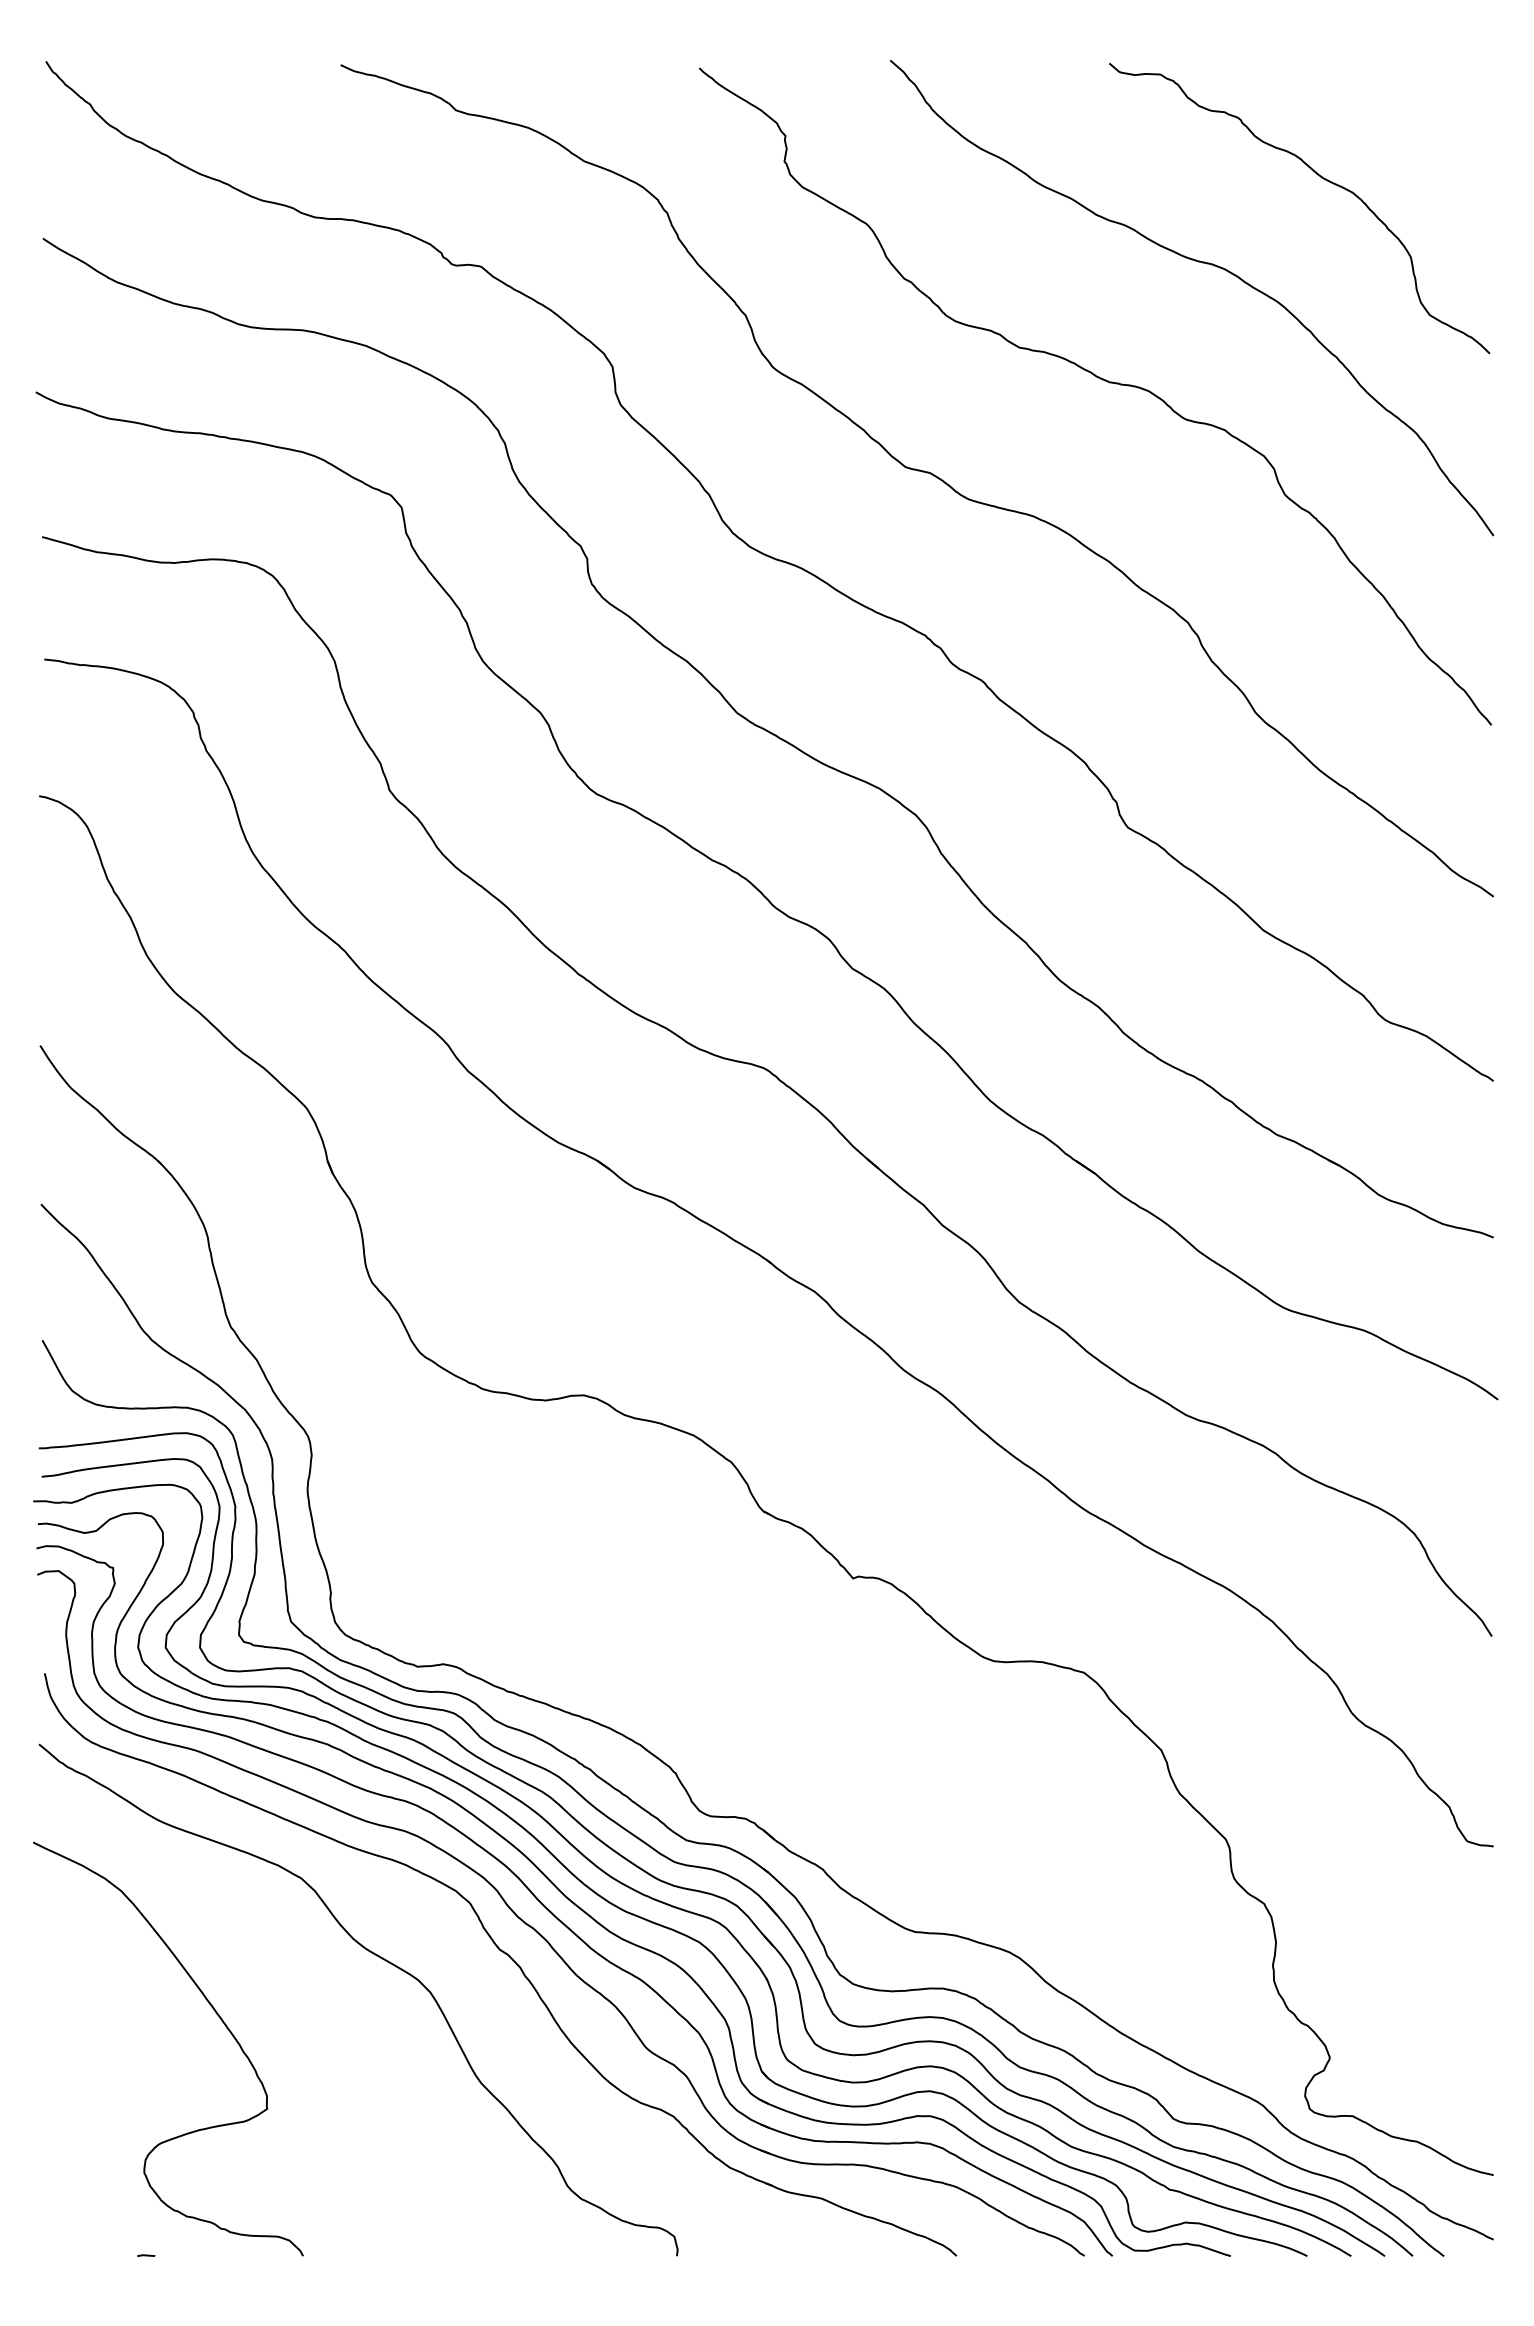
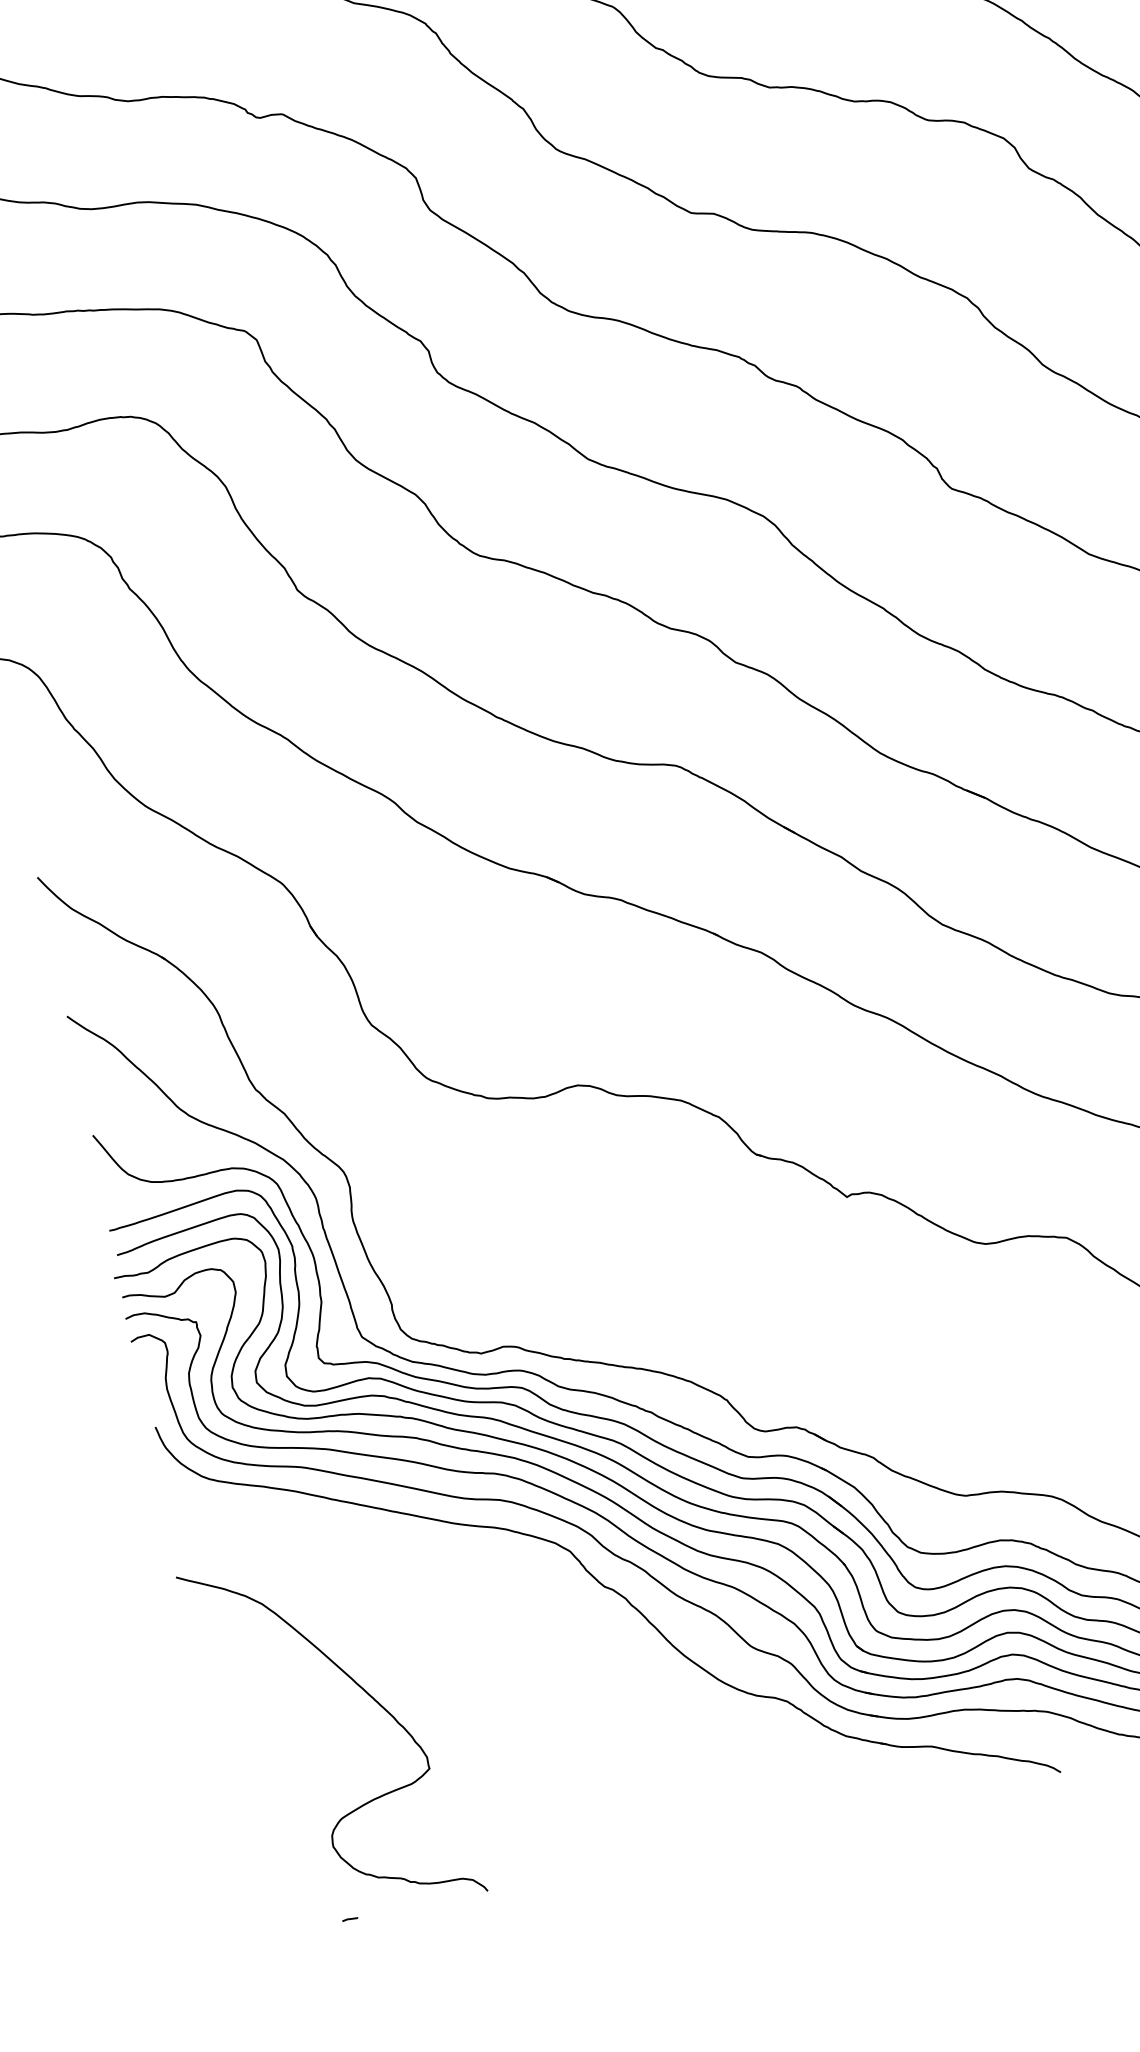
curve: (383, 1960) -> (504, 1617), removed

